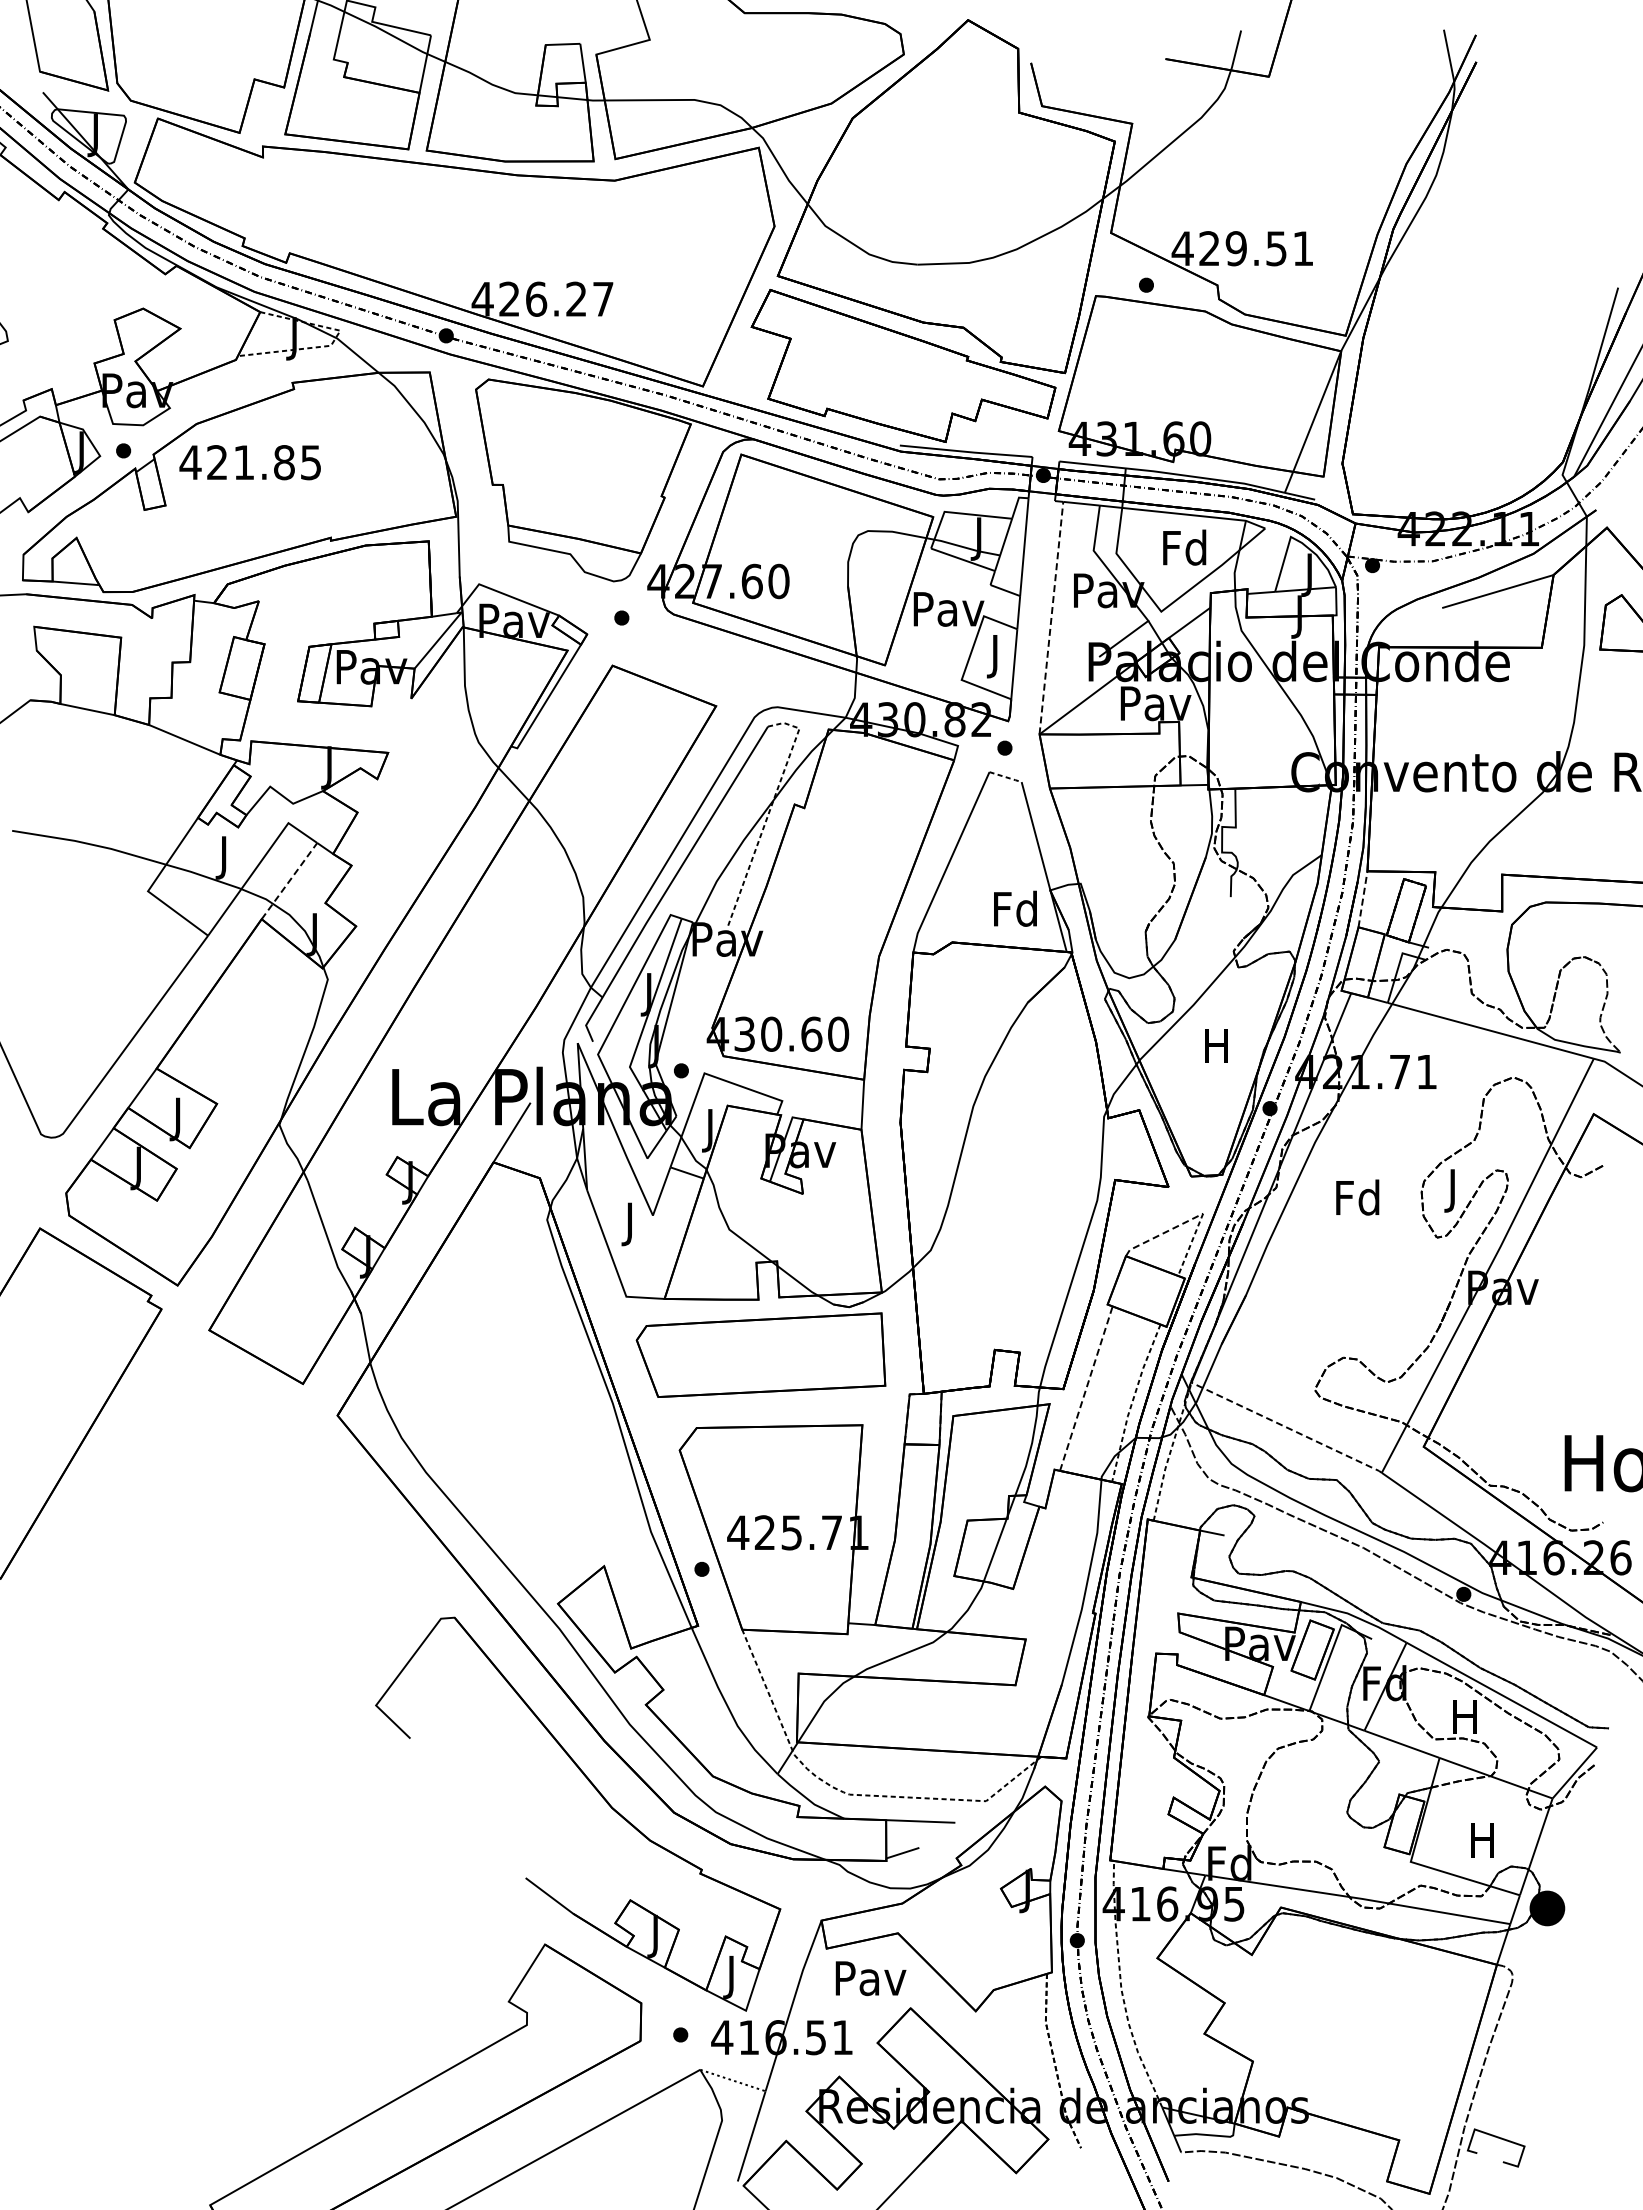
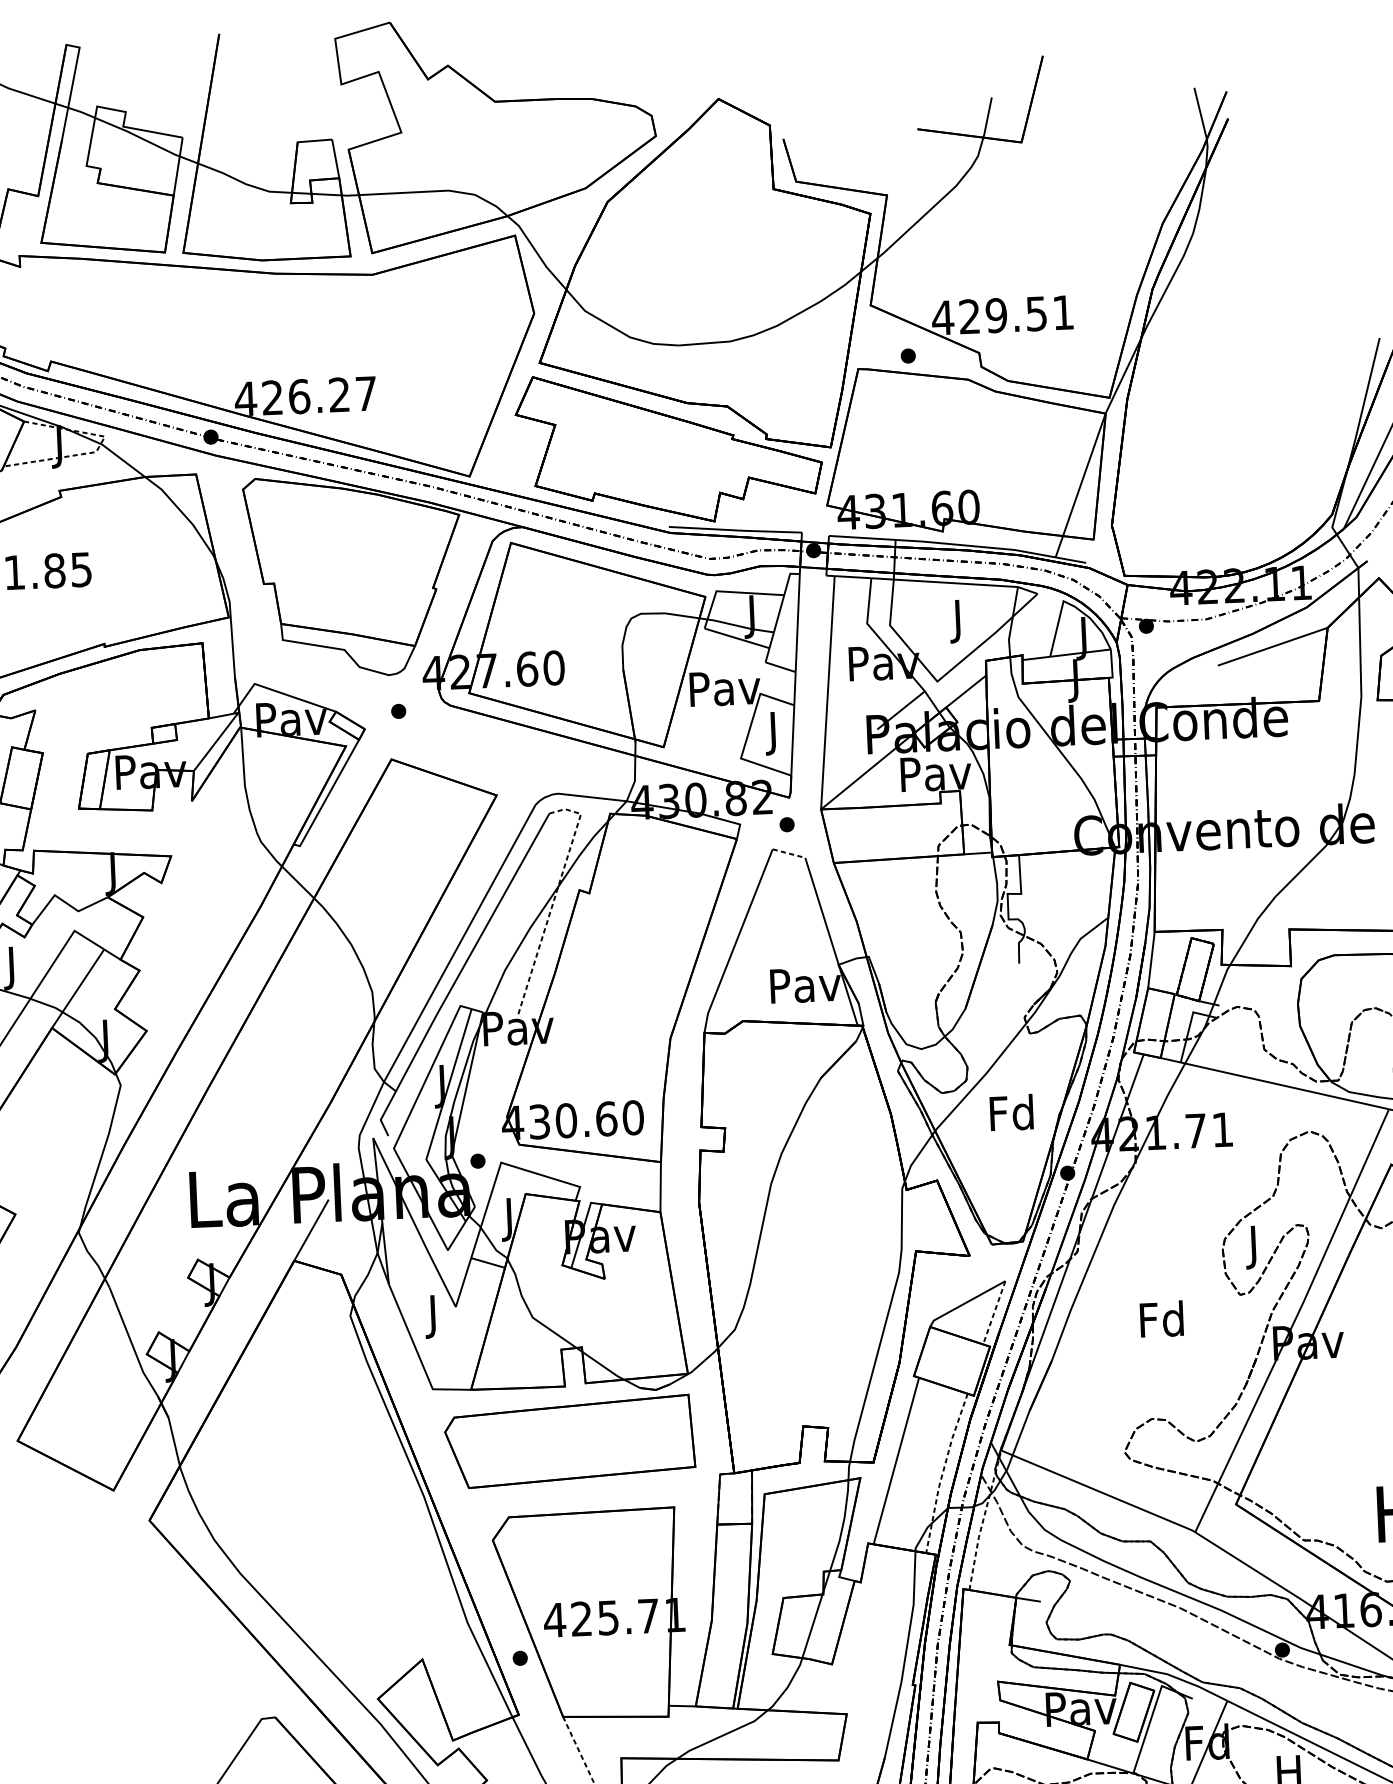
text: (1184, 551) -> (957, 620), Fd -> J
line: (1051, 618) -> (827, 693), dashed -> solid
line: (289, 880) -> (78, 988), dashed -> solid
line: (1363, 898) -> (1151, 959), dashed -> solid
text: (1016, 908) -> (805, 984), Fd -> Pav
text: (1216, 1045) -> (1011, 1112), H -> Fd
text: (1357, 1197) -> (1161, 1319), moved
line: (1162, 1233) -> (965, 1302), dashed -> solid
line: (1086, 1388) -> (896, 1460), dashed -> solid
line: (1287, 1427) -> (1099, 1491), dashed -> solid

